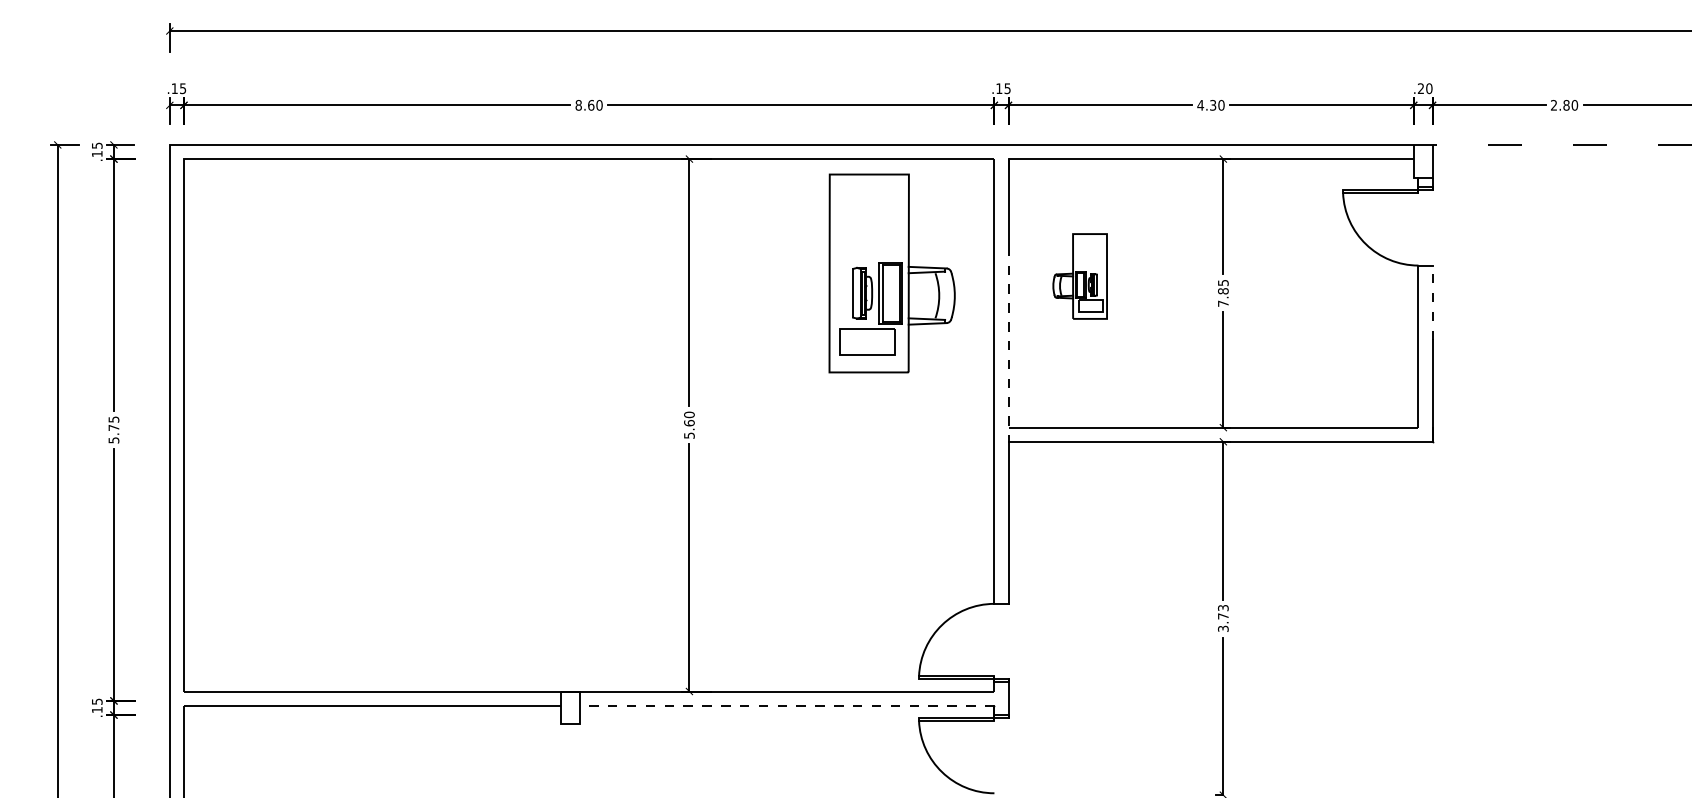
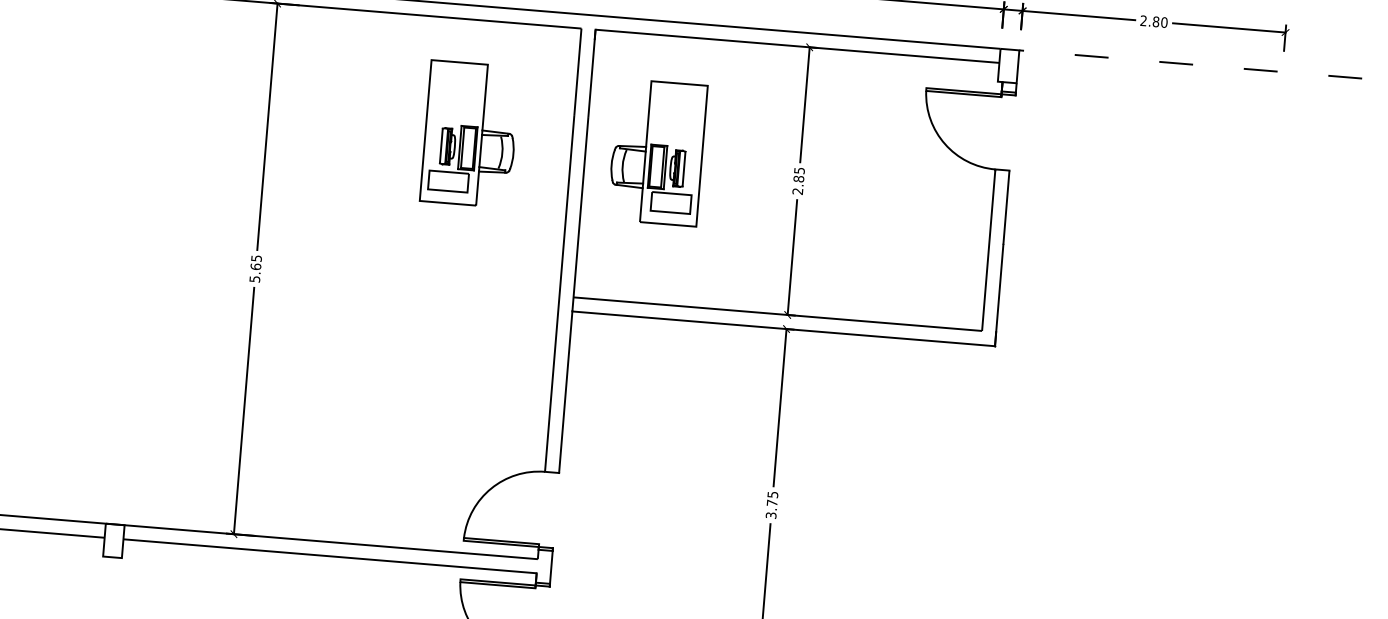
part: (891, 273) -> (469, 134), size x0.71
part: (1079, 276) -> (656, 152), size x1.67
line: (1432, 302) -> (1006, 207), dashed -> solid
text: (1223, 303) -> (798, 191), 7.85 -> 2.85
line: (1008, 344) -> (580, 214), dashed -> solid
text: (689, 414) -> (256, 258), 5.60 -> 5.65
text: (1222, 607) -> (772, 494), 3.73 -> 3.75
line: (787, 705) -> (330, 556), dashed -> solid

